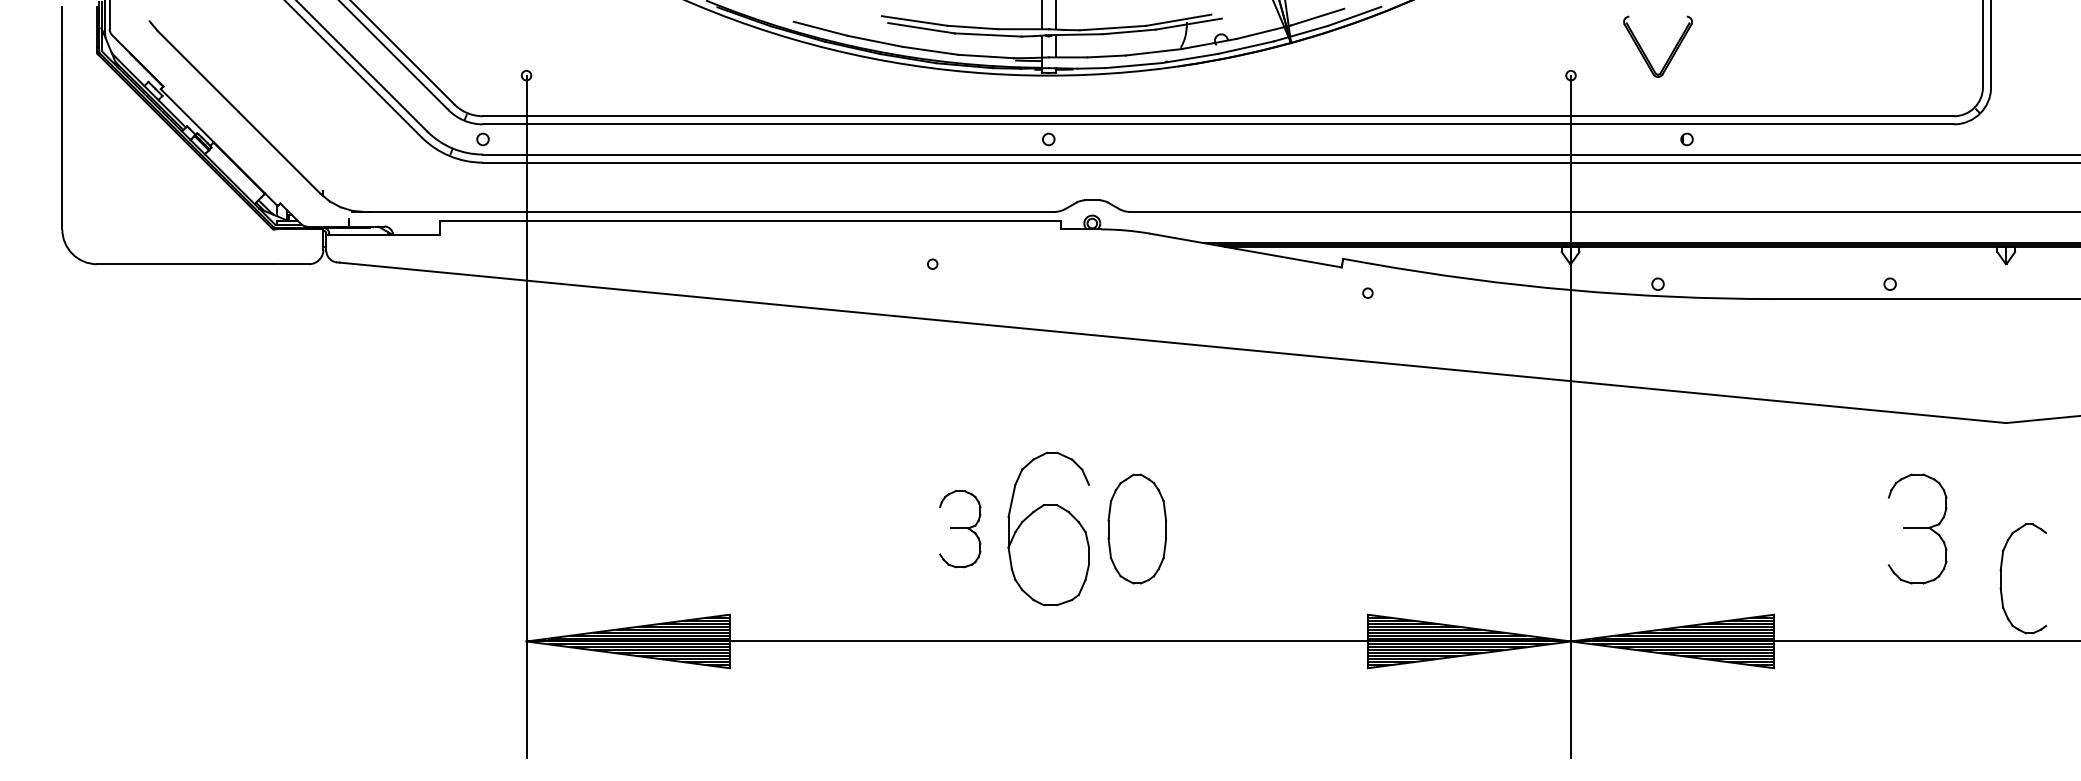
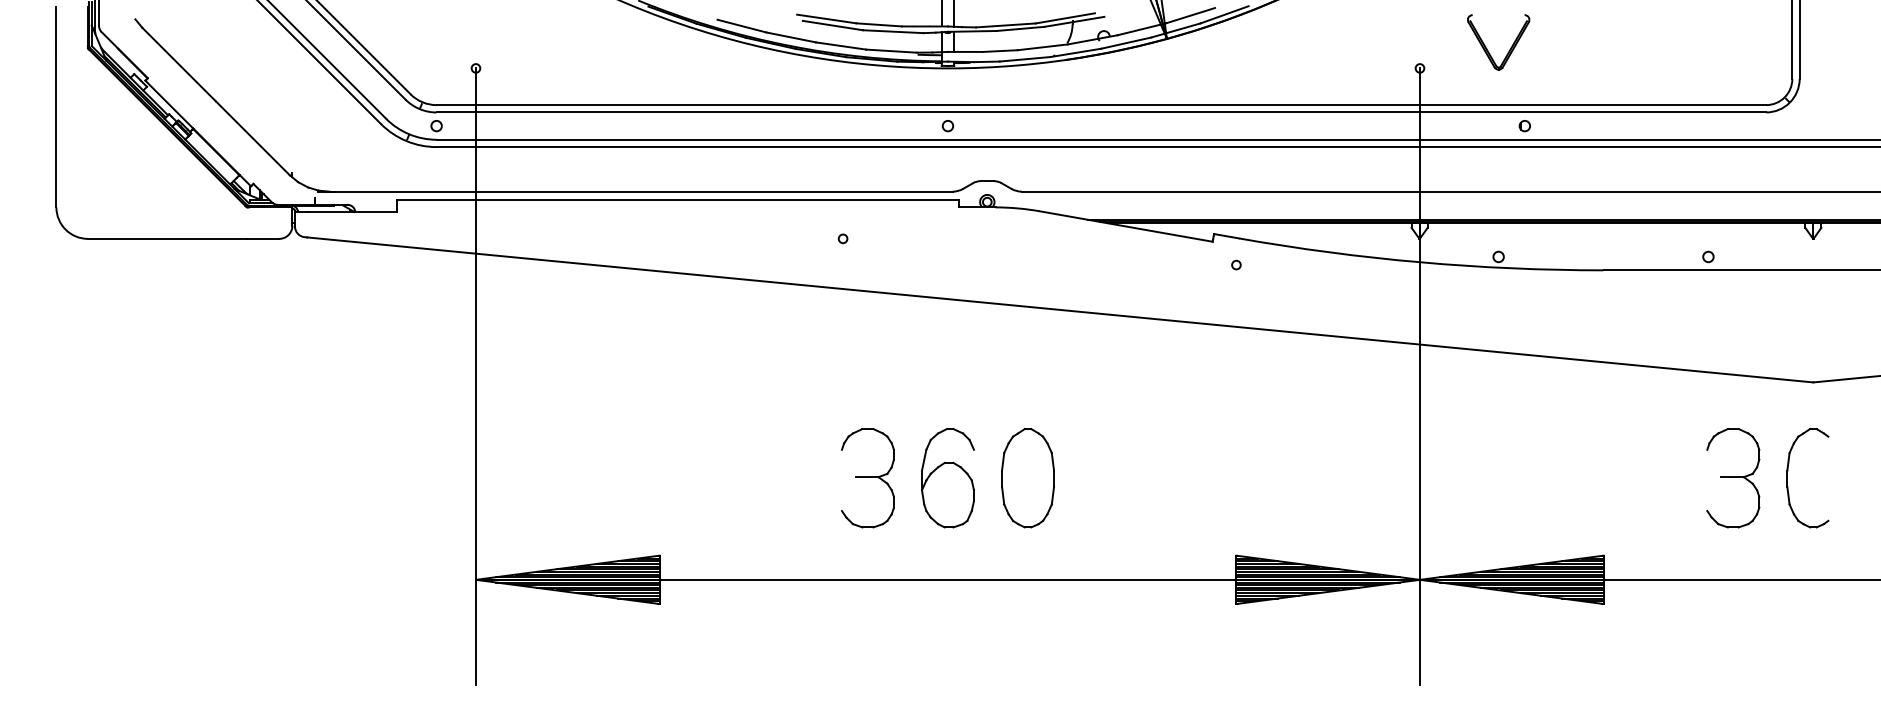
part: (959, 529) -> (867, 478), size x1.43
part: (1048, 529) -> (947, 478), size x0.71
part: (2000, 579) -> (1787, 478), moved

